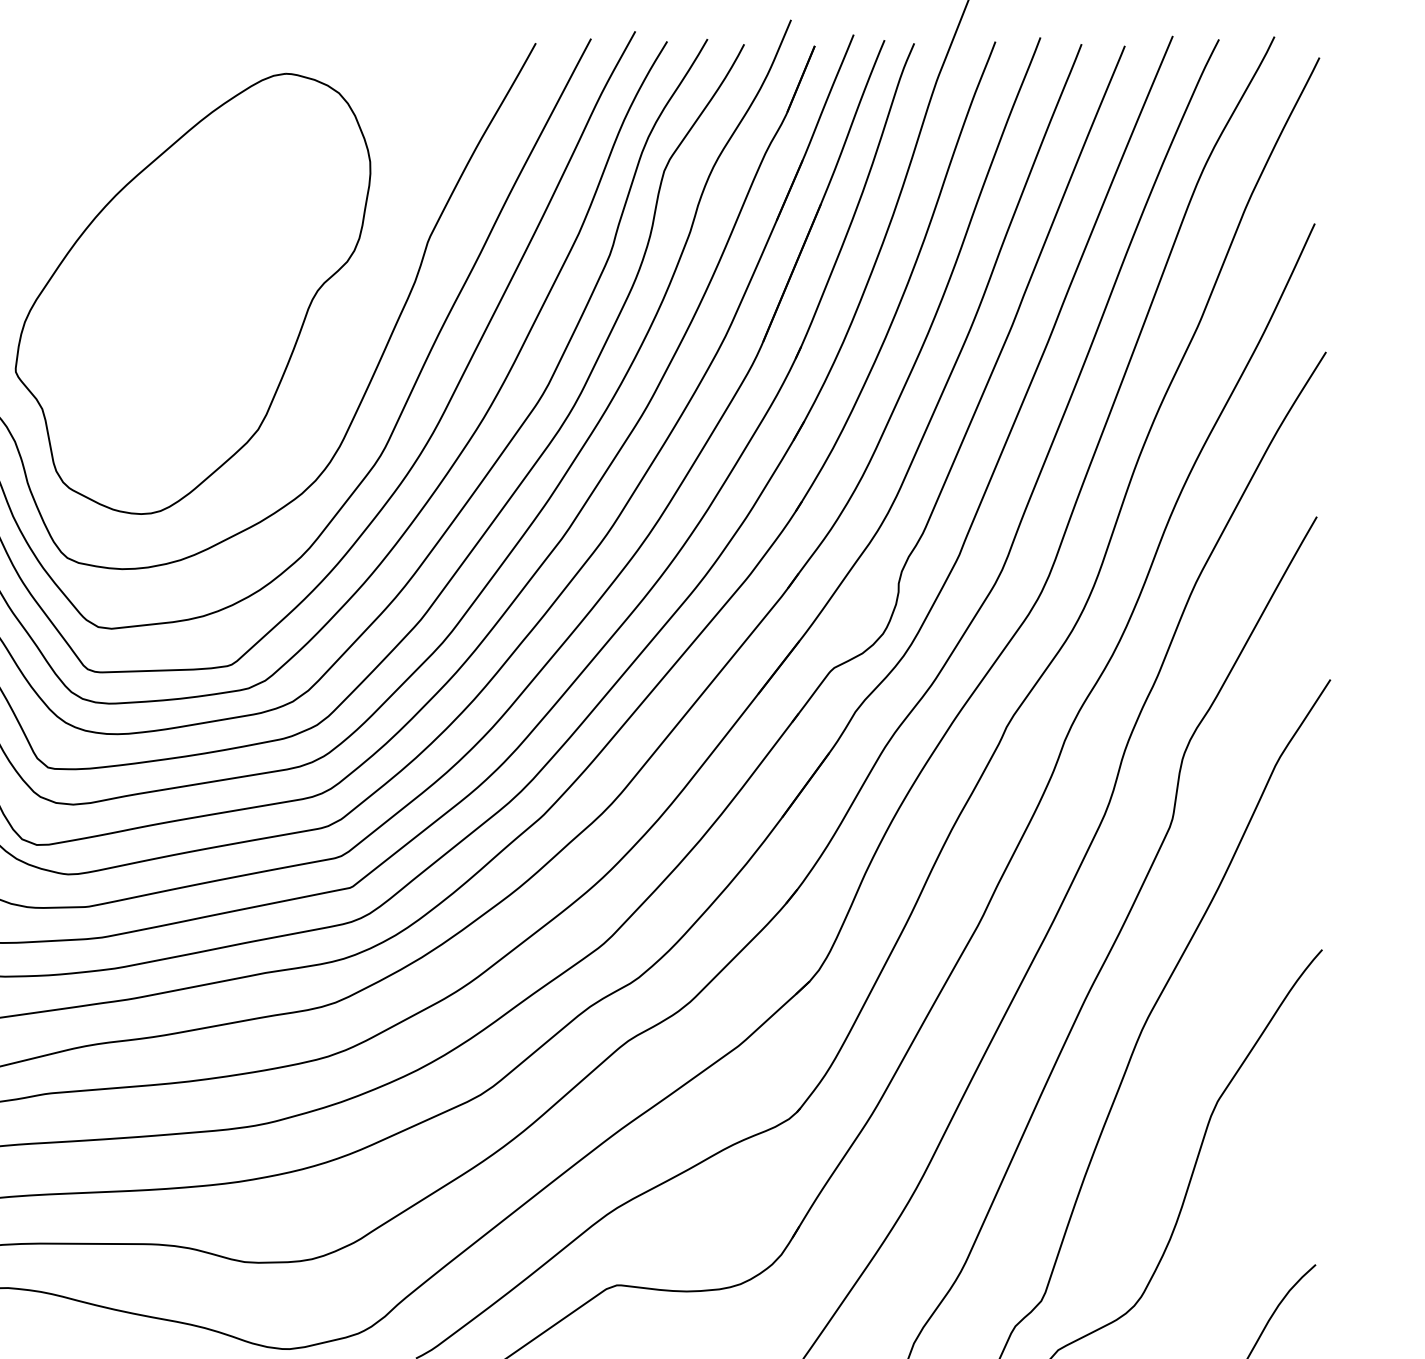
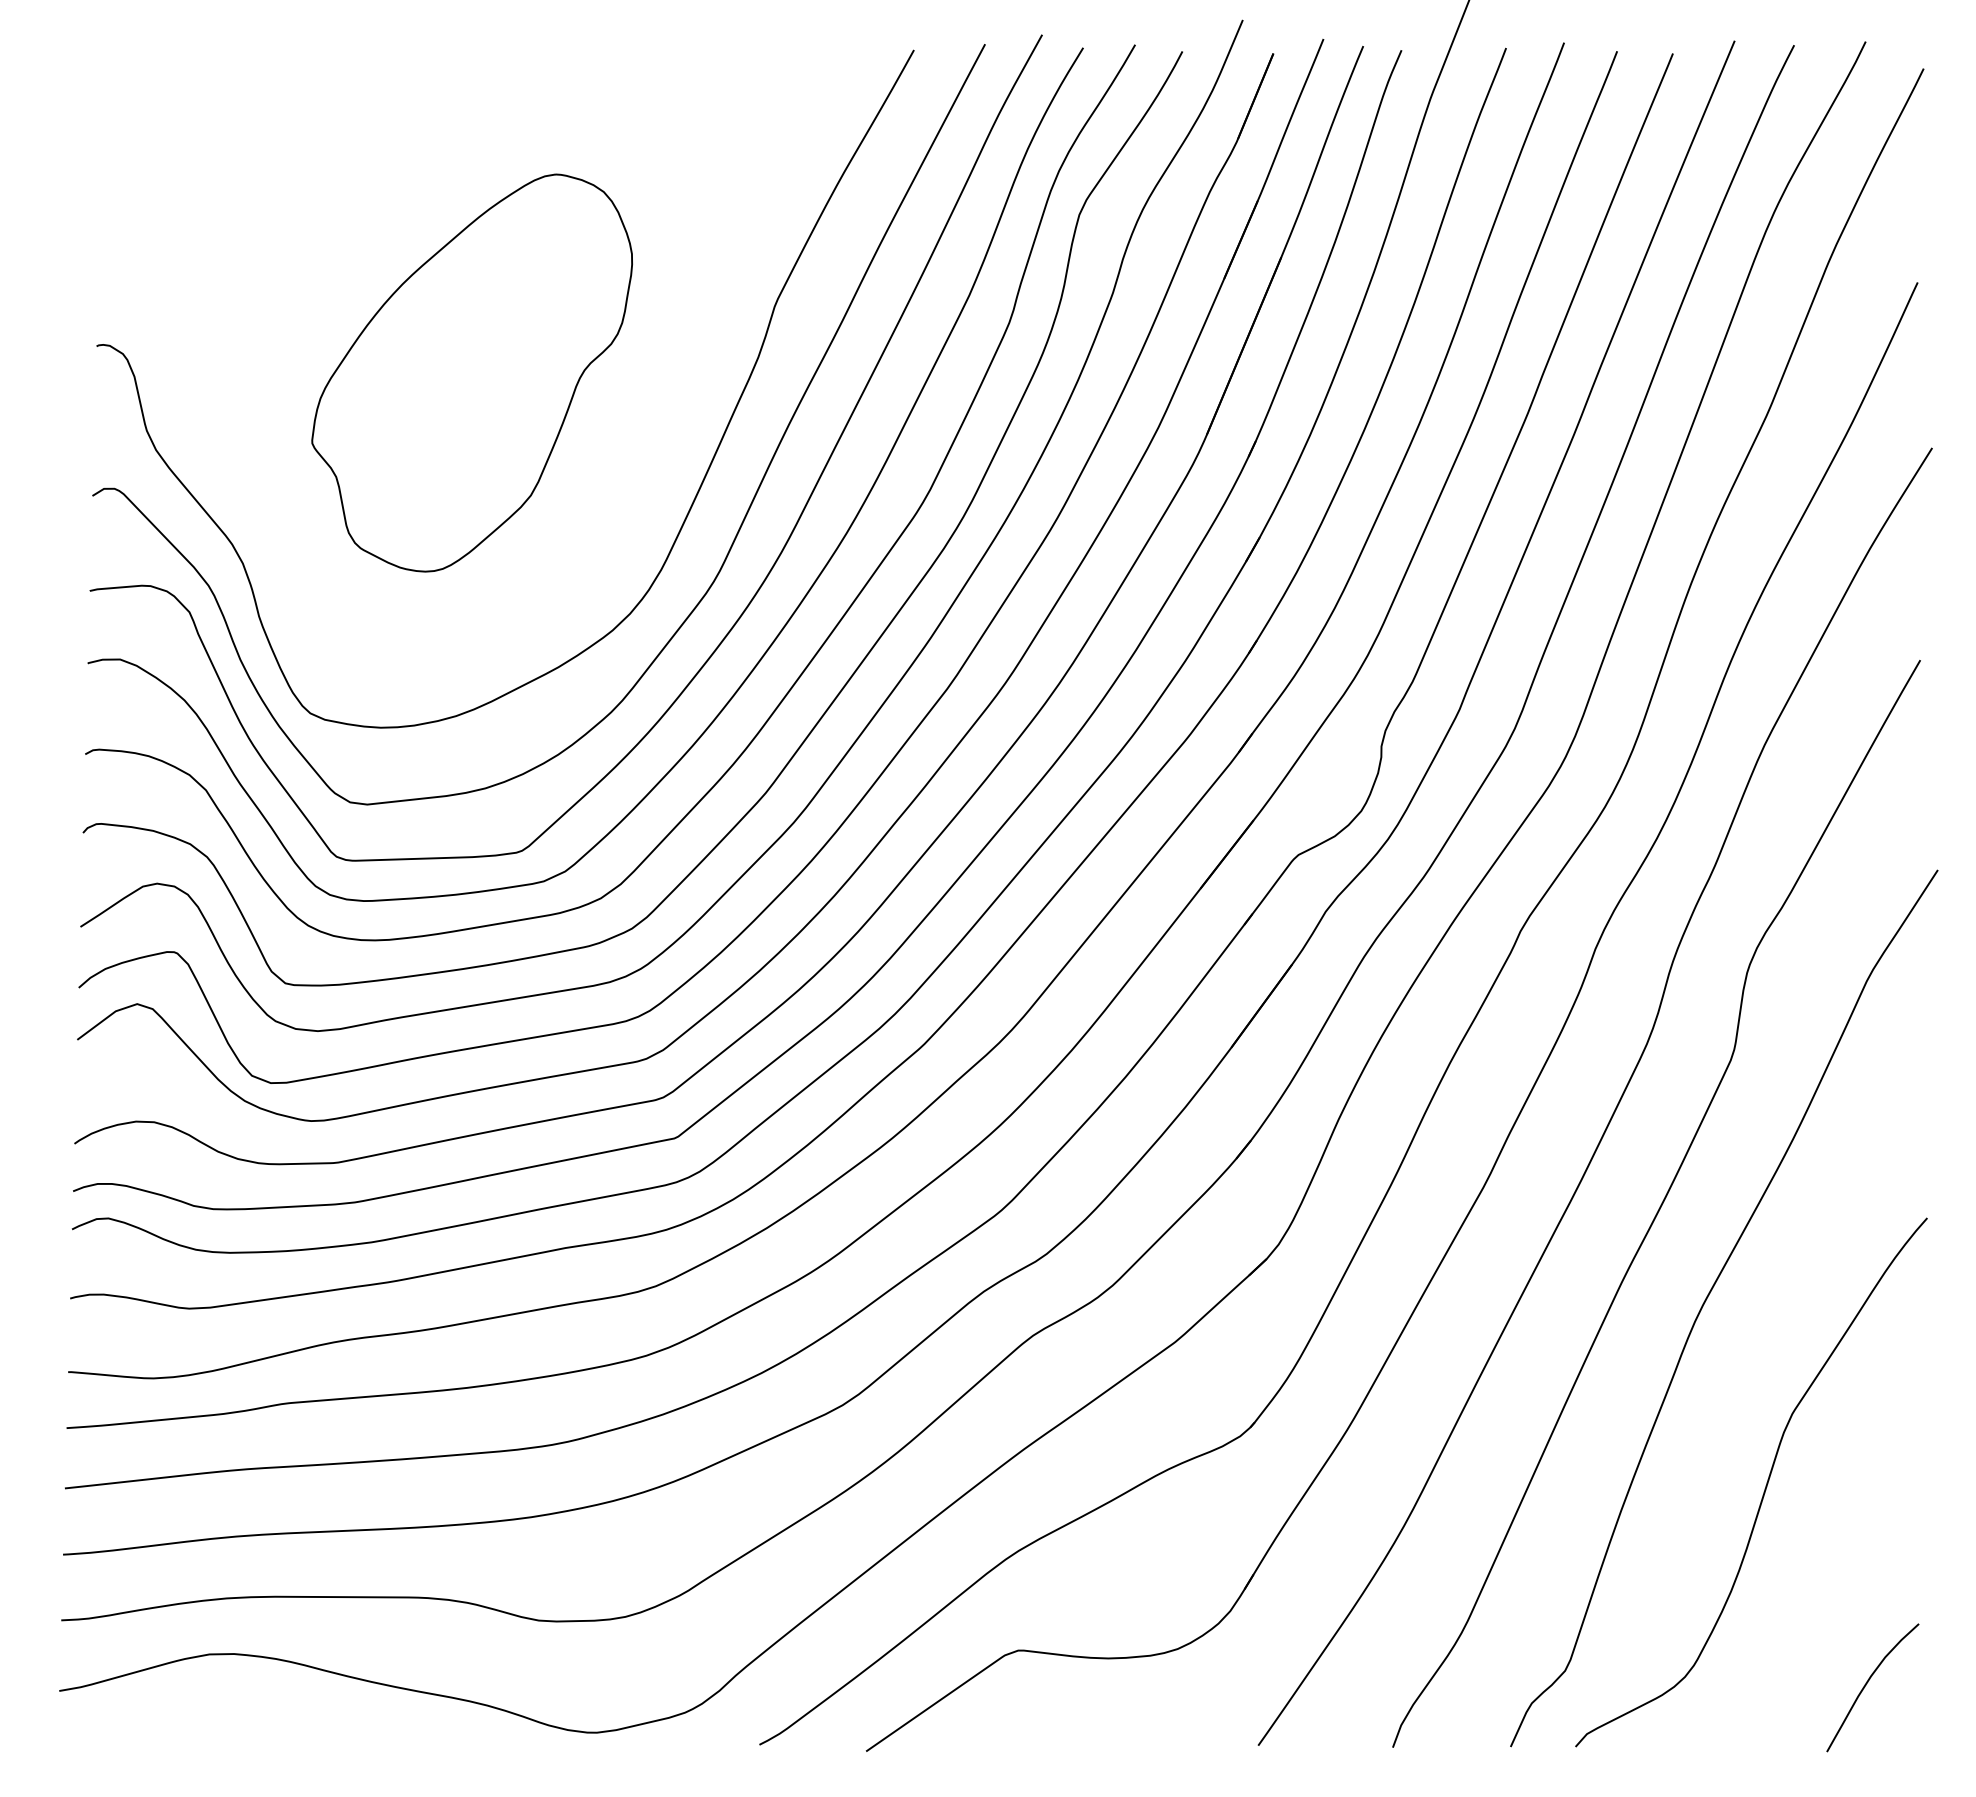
part: (192, 293) -> (471, 372), size x0.7

